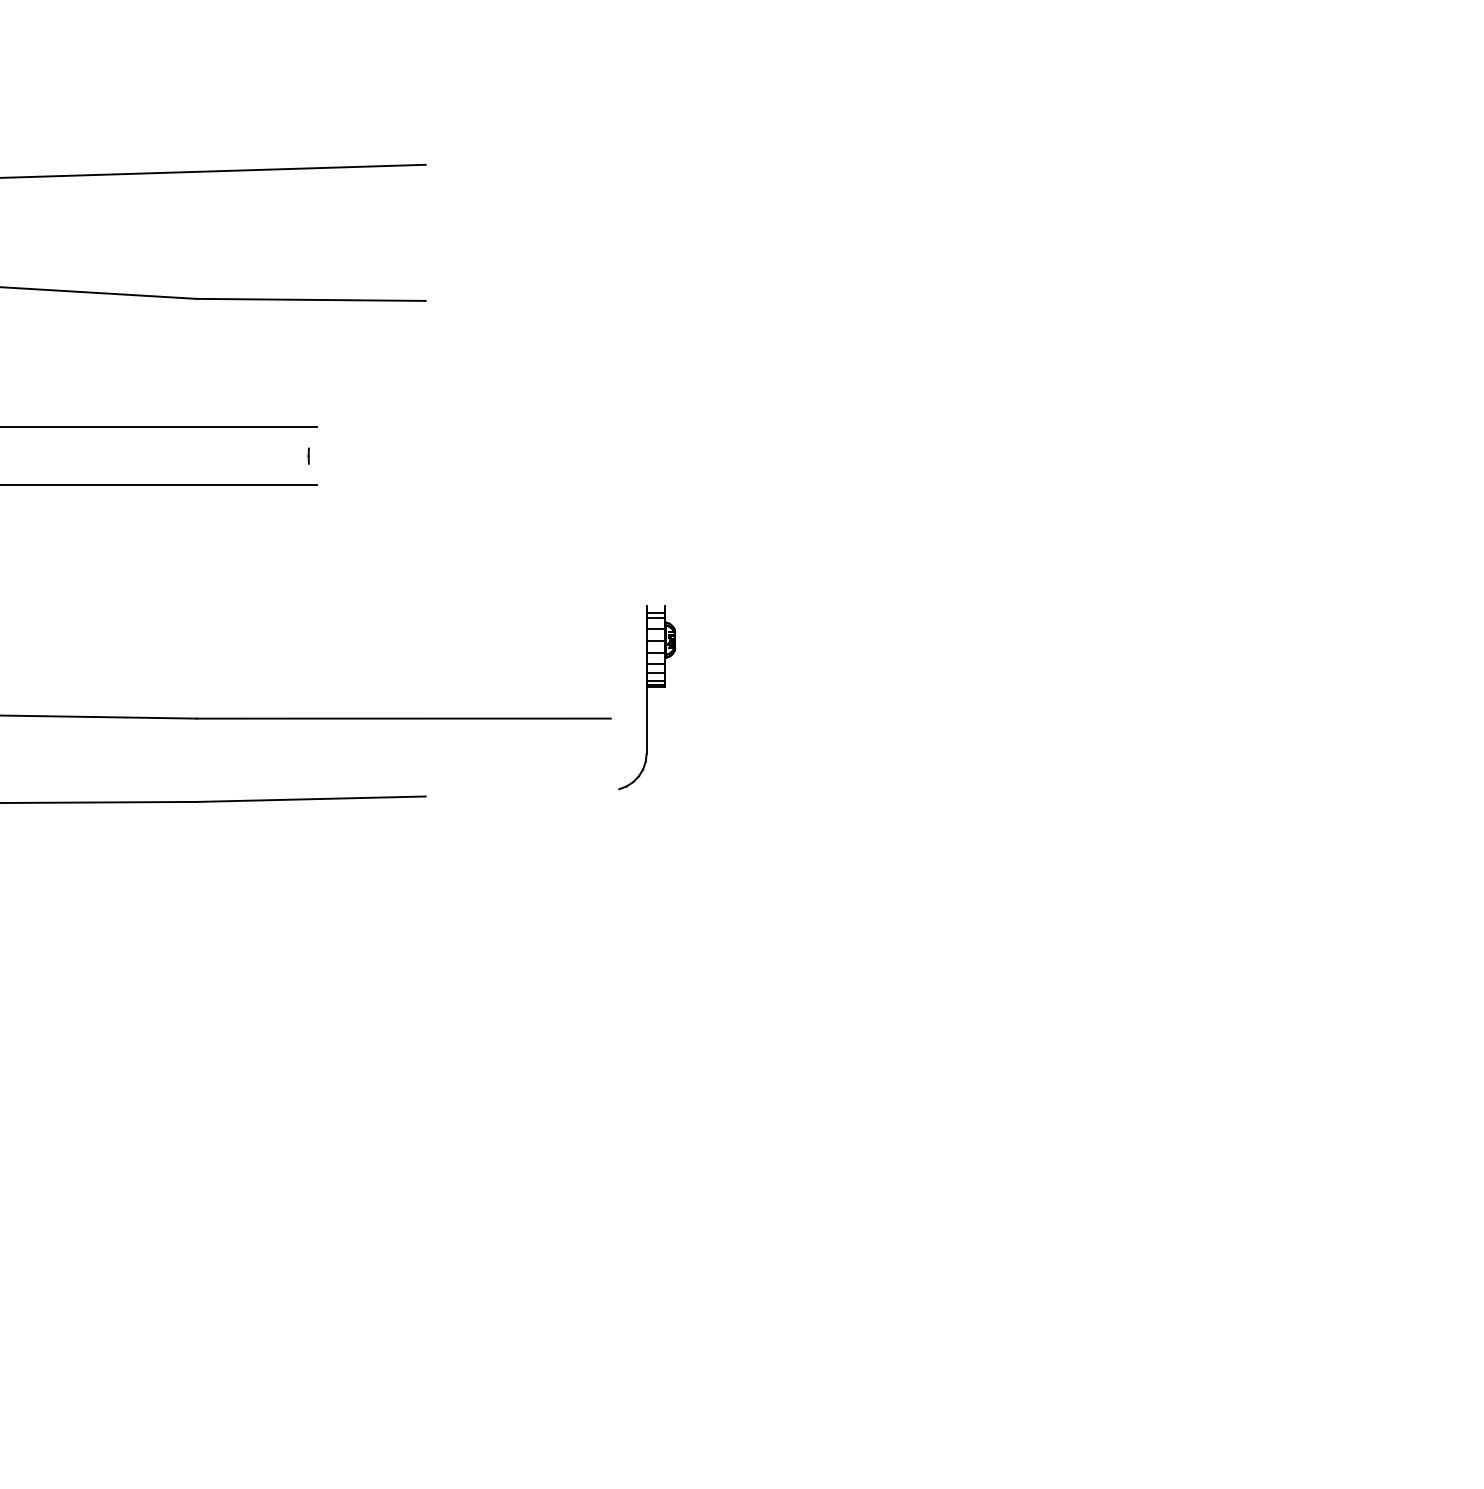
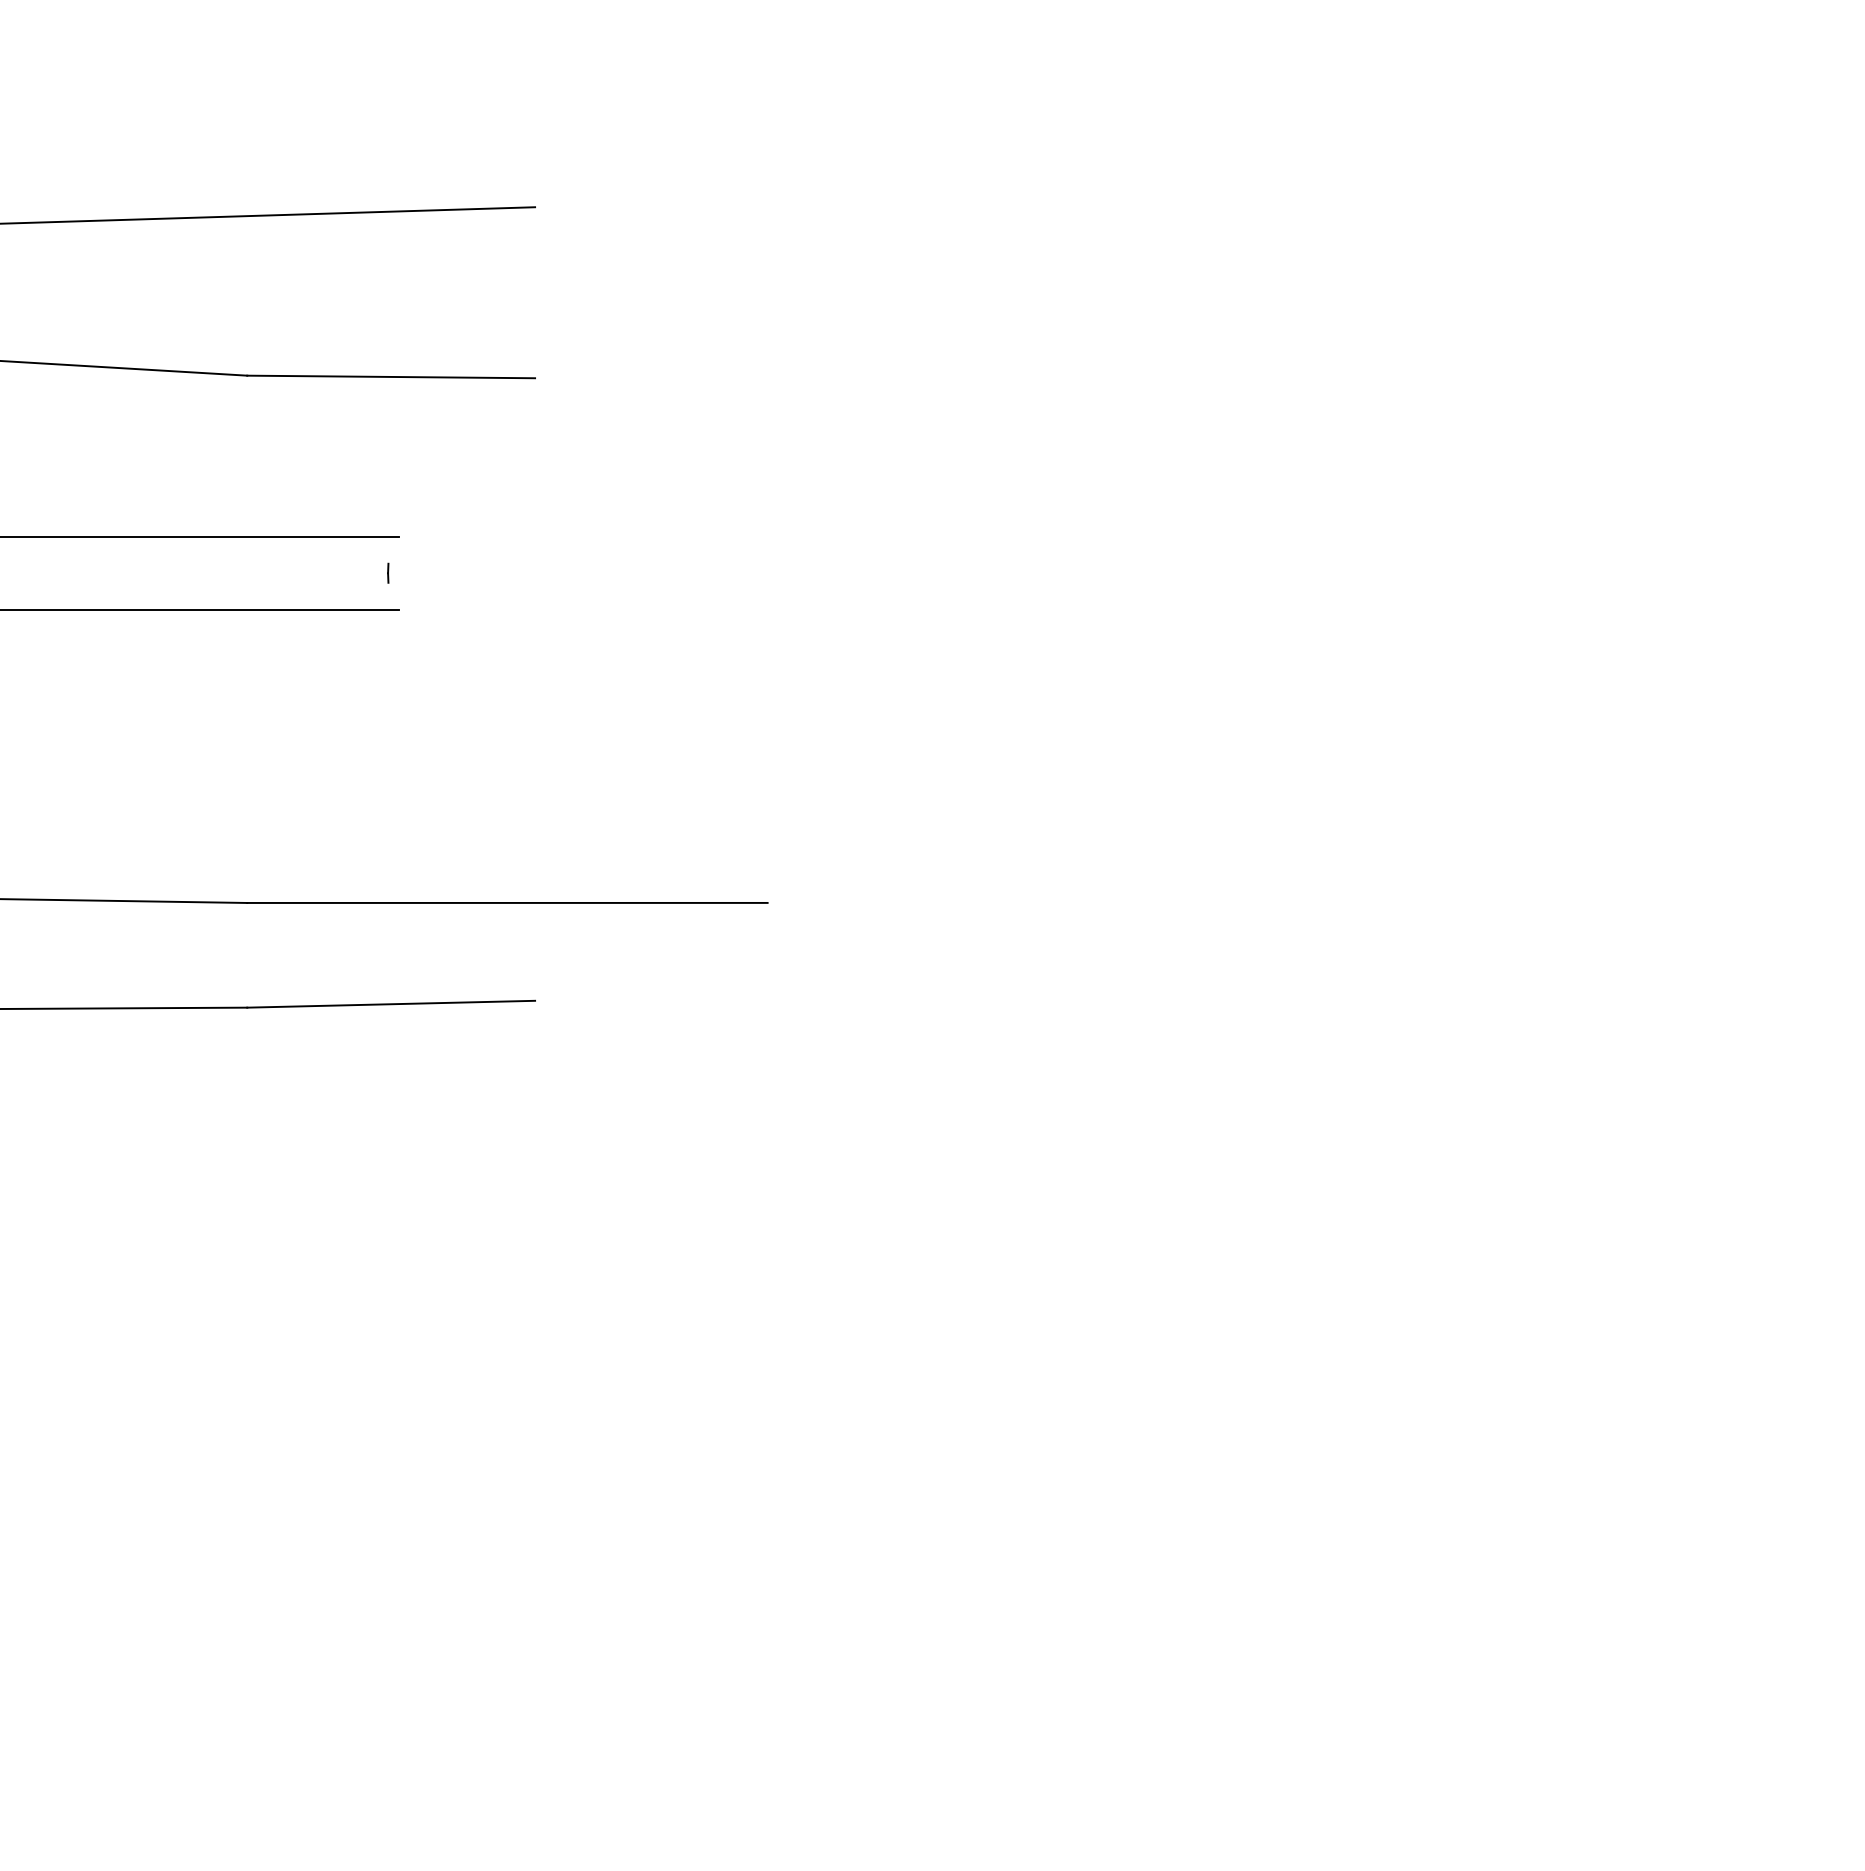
part: (647, 697) -> (813, 876), removed

